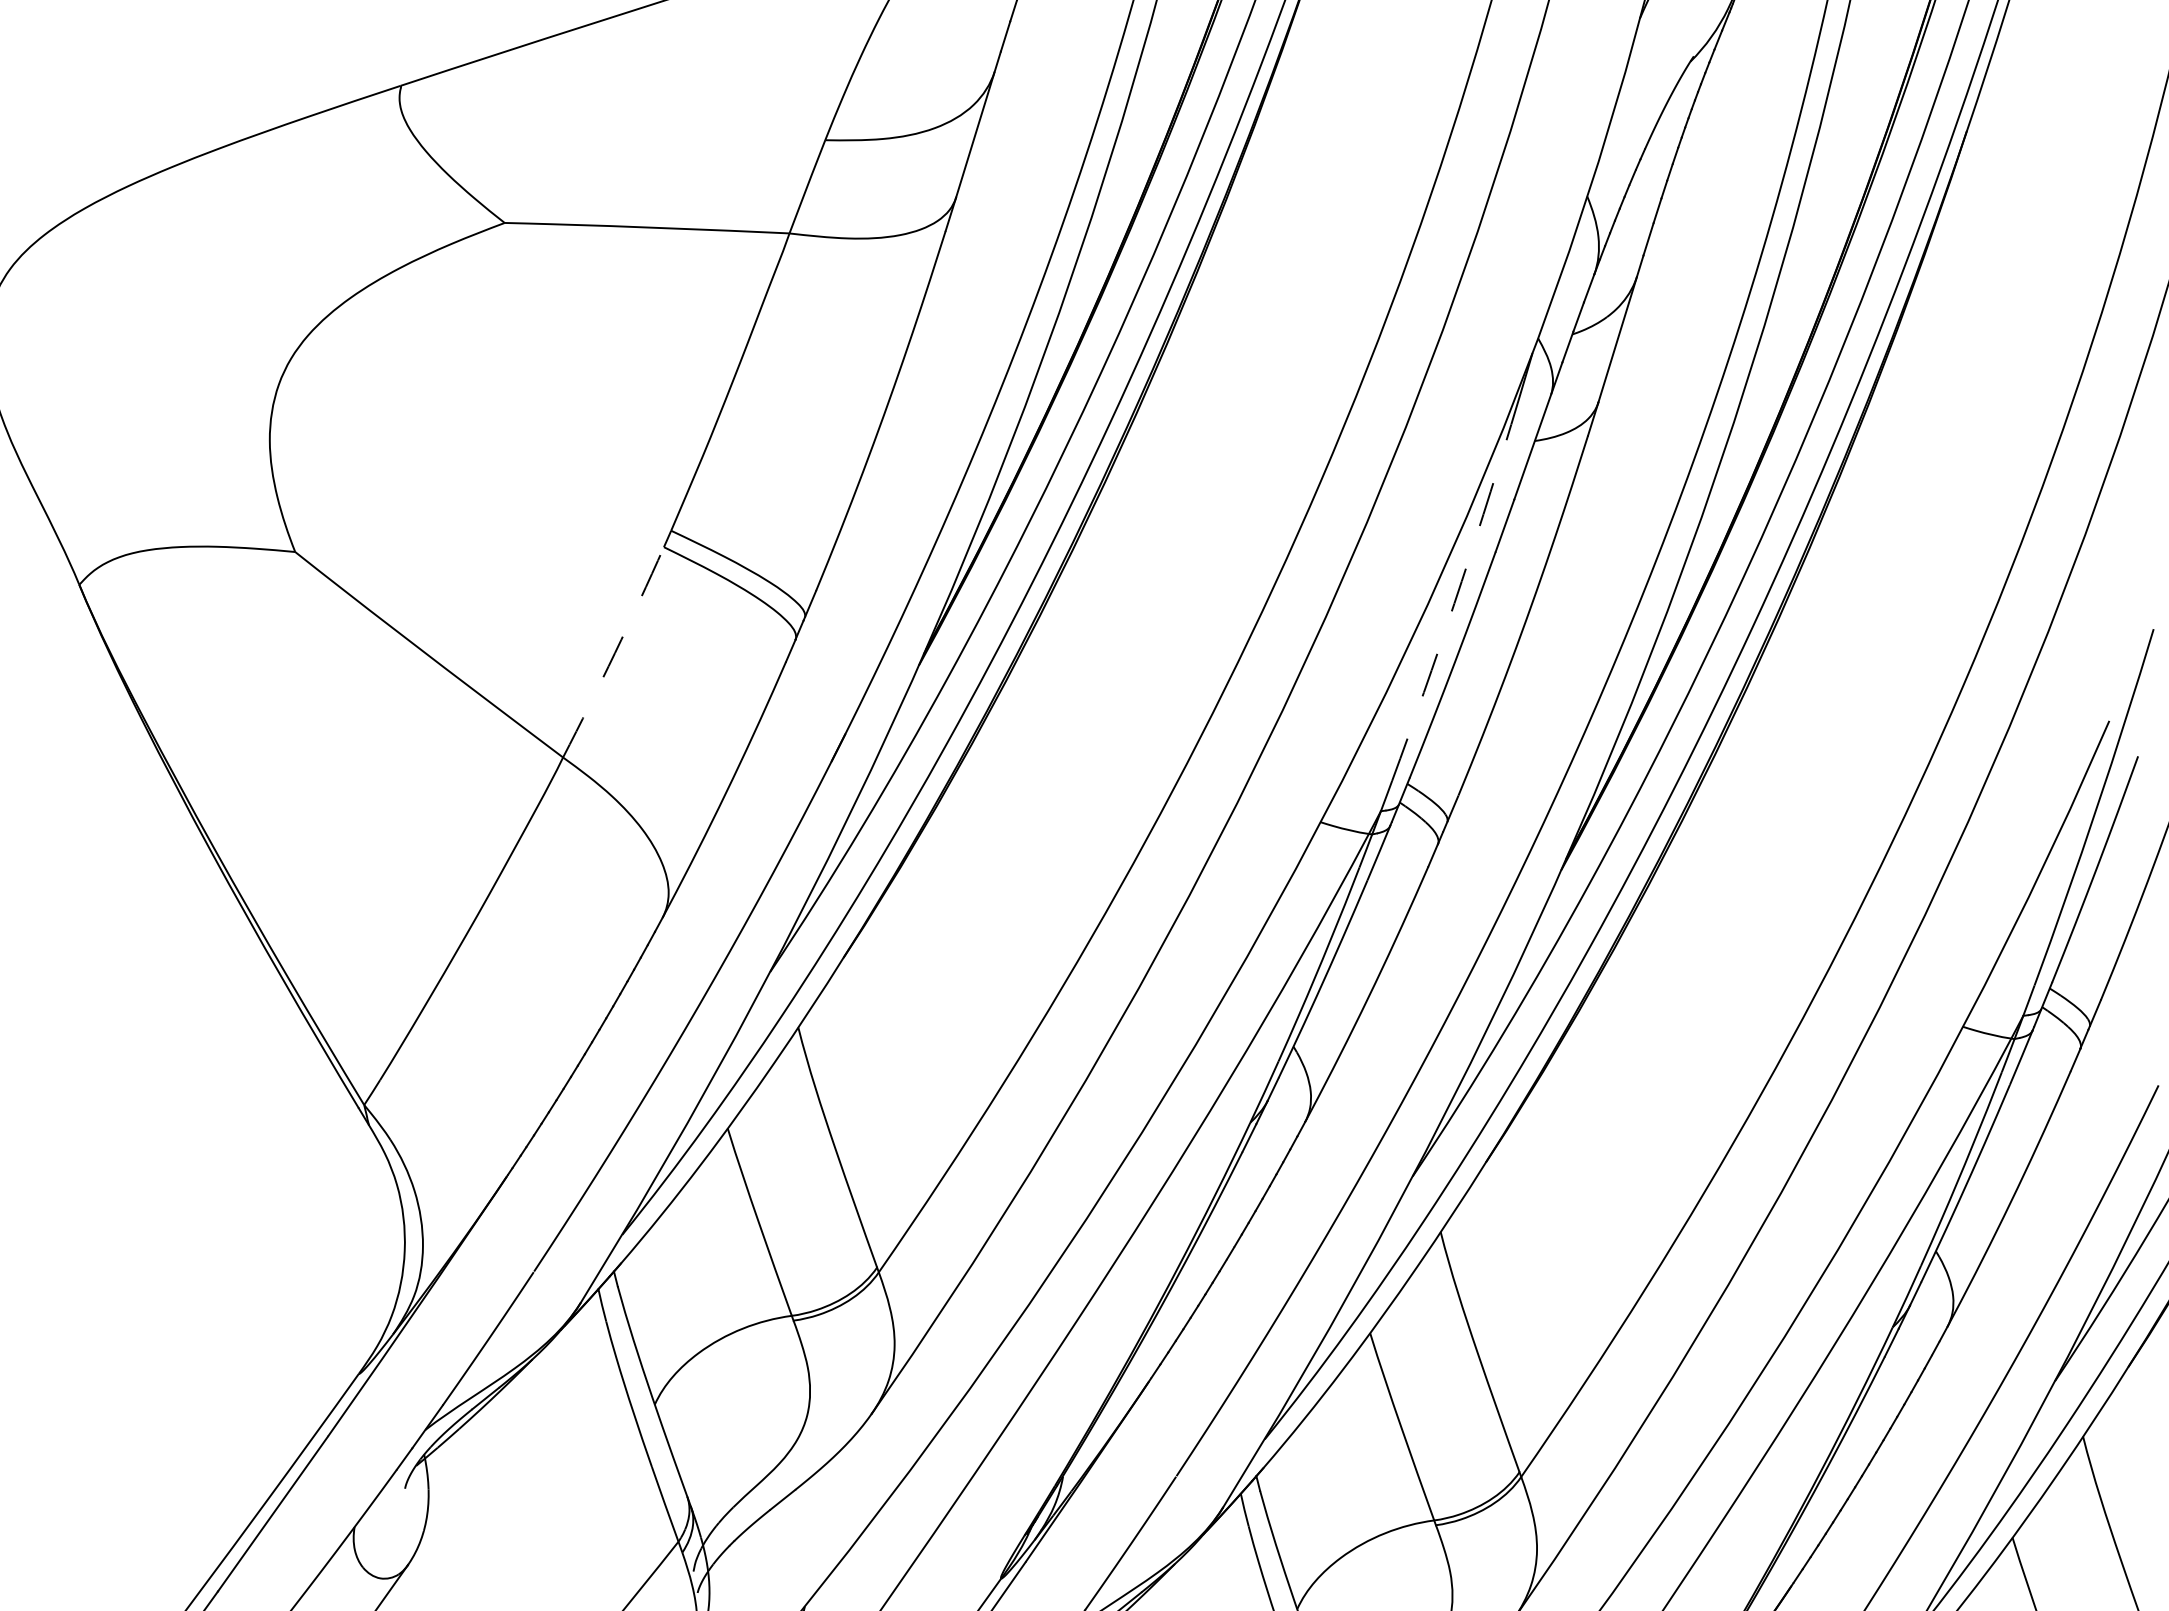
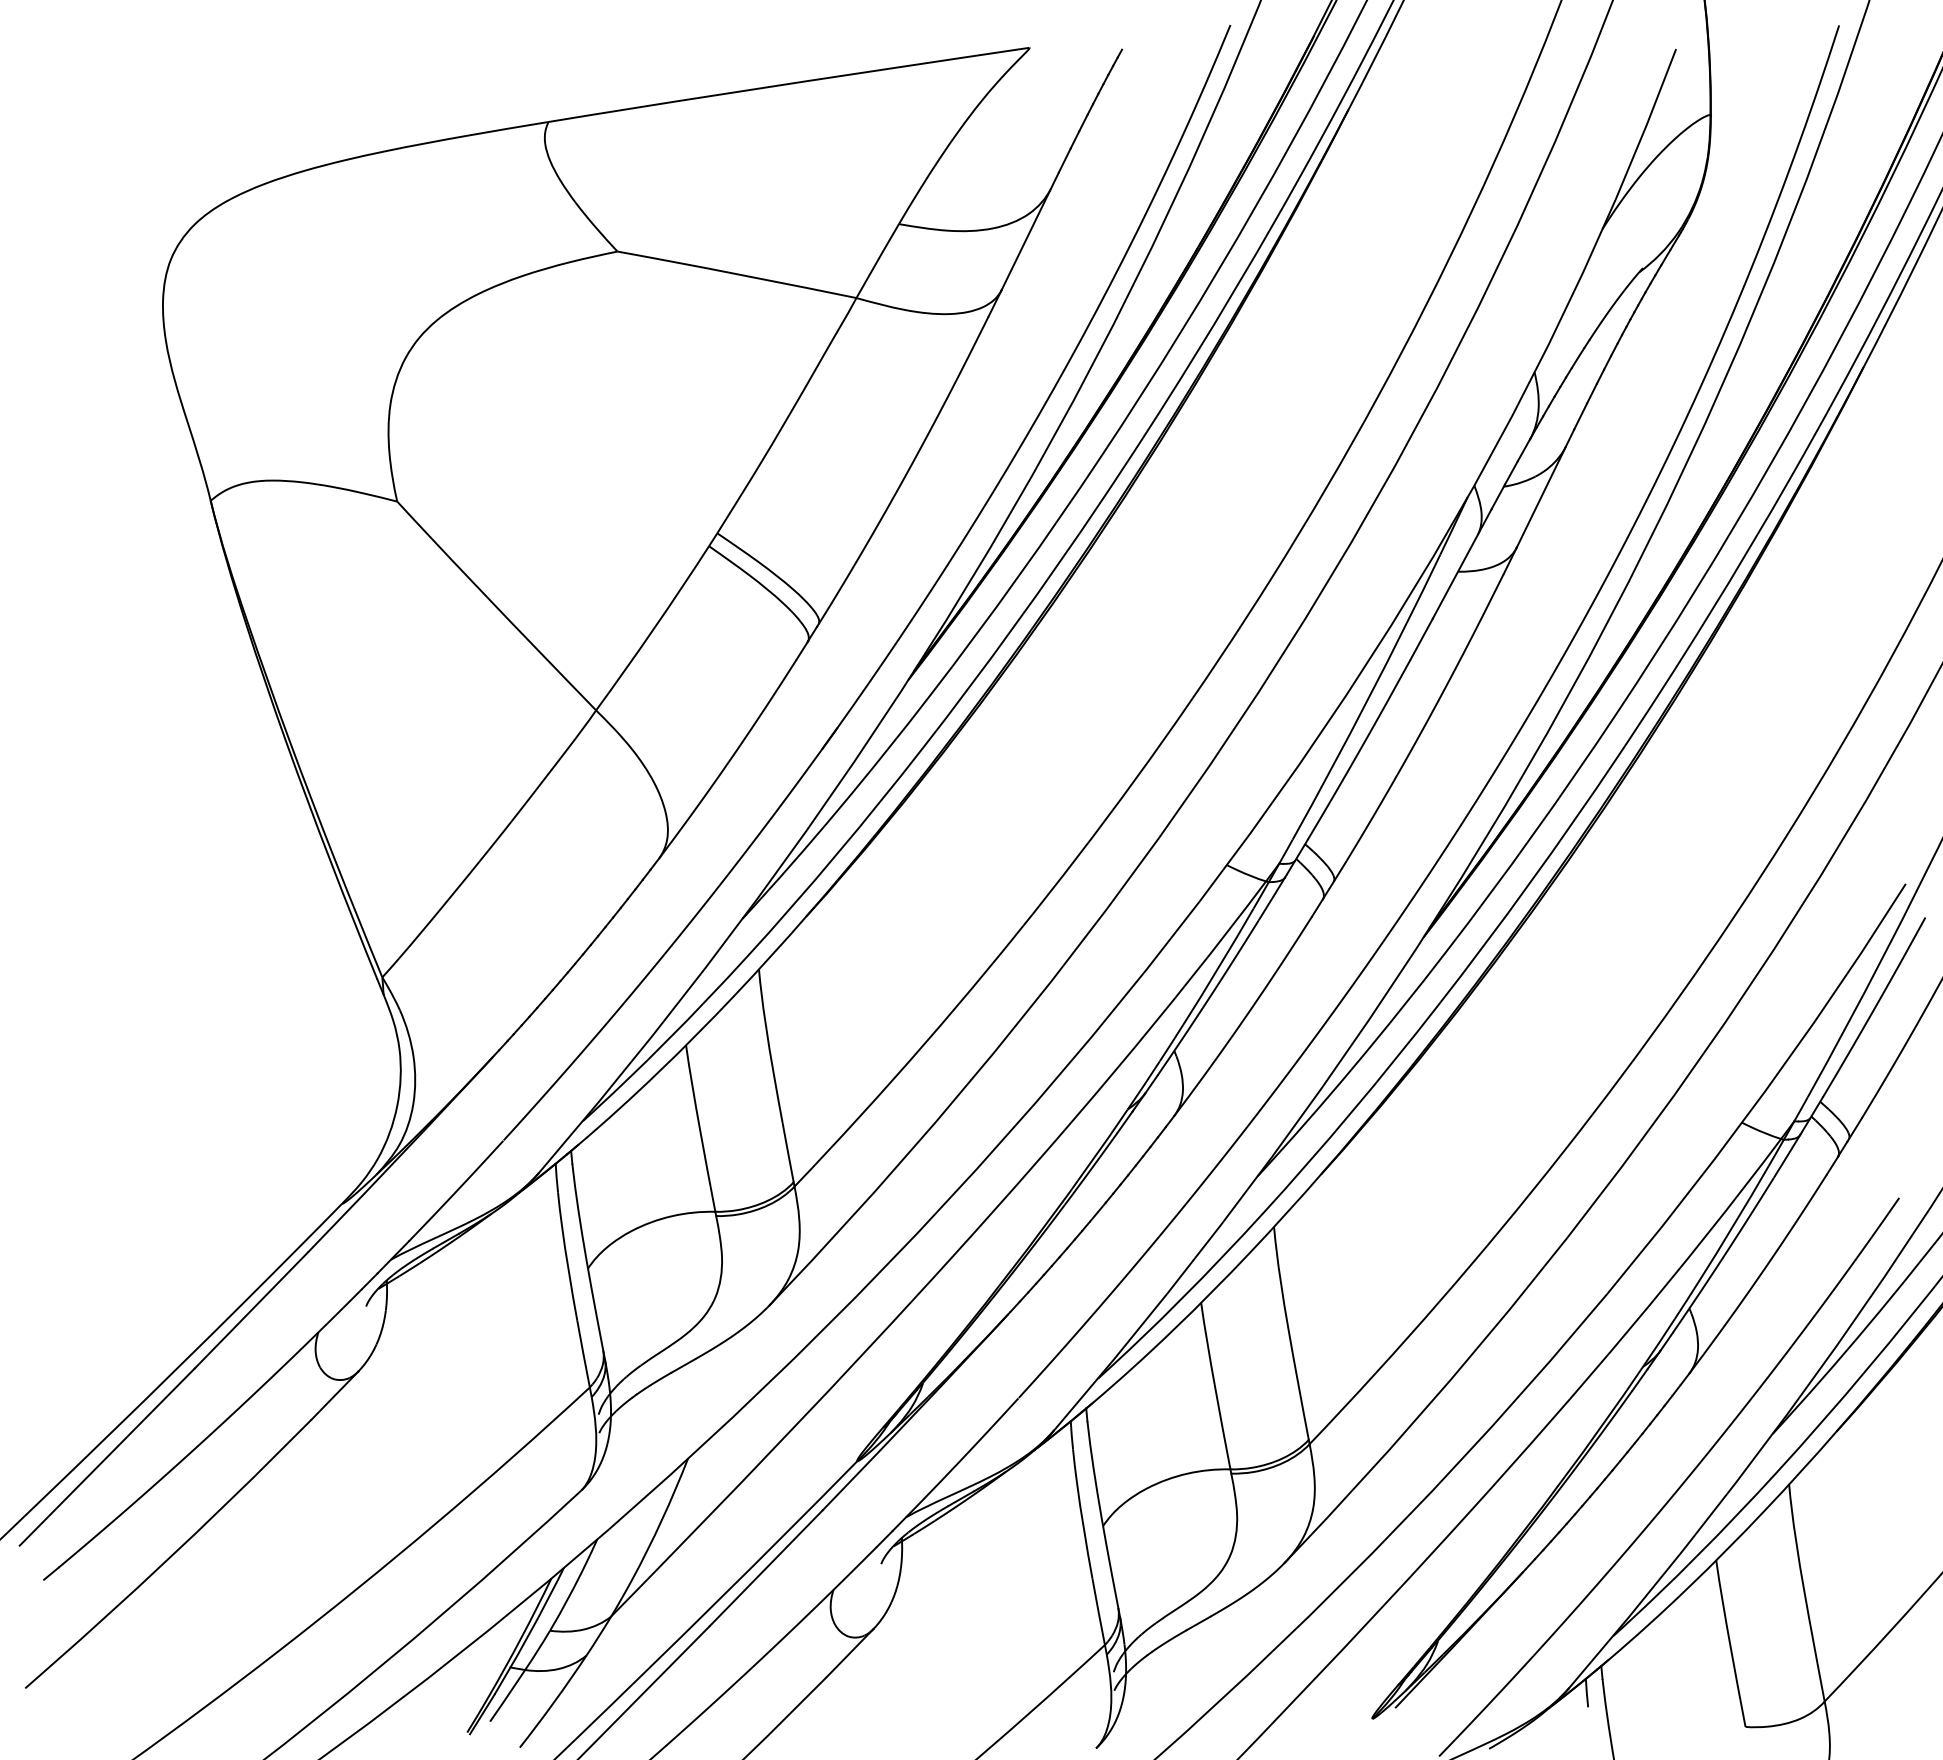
arc: (1454, 603) -> (1368, 698), dashed -> solid
arc: (614, 653) -> (653, 629), dashed -> solid

